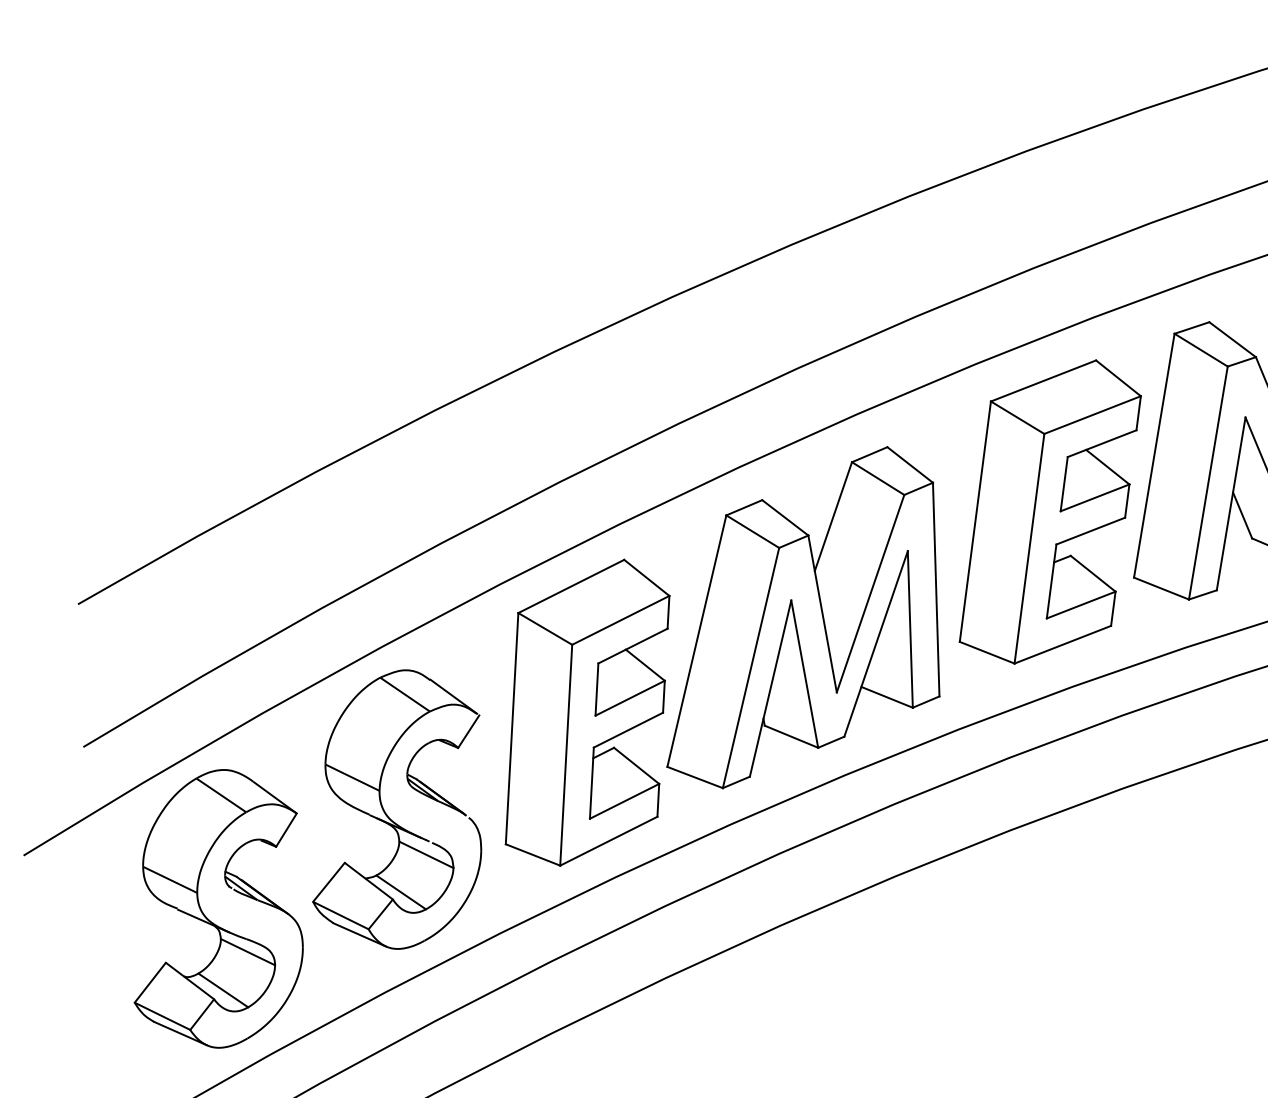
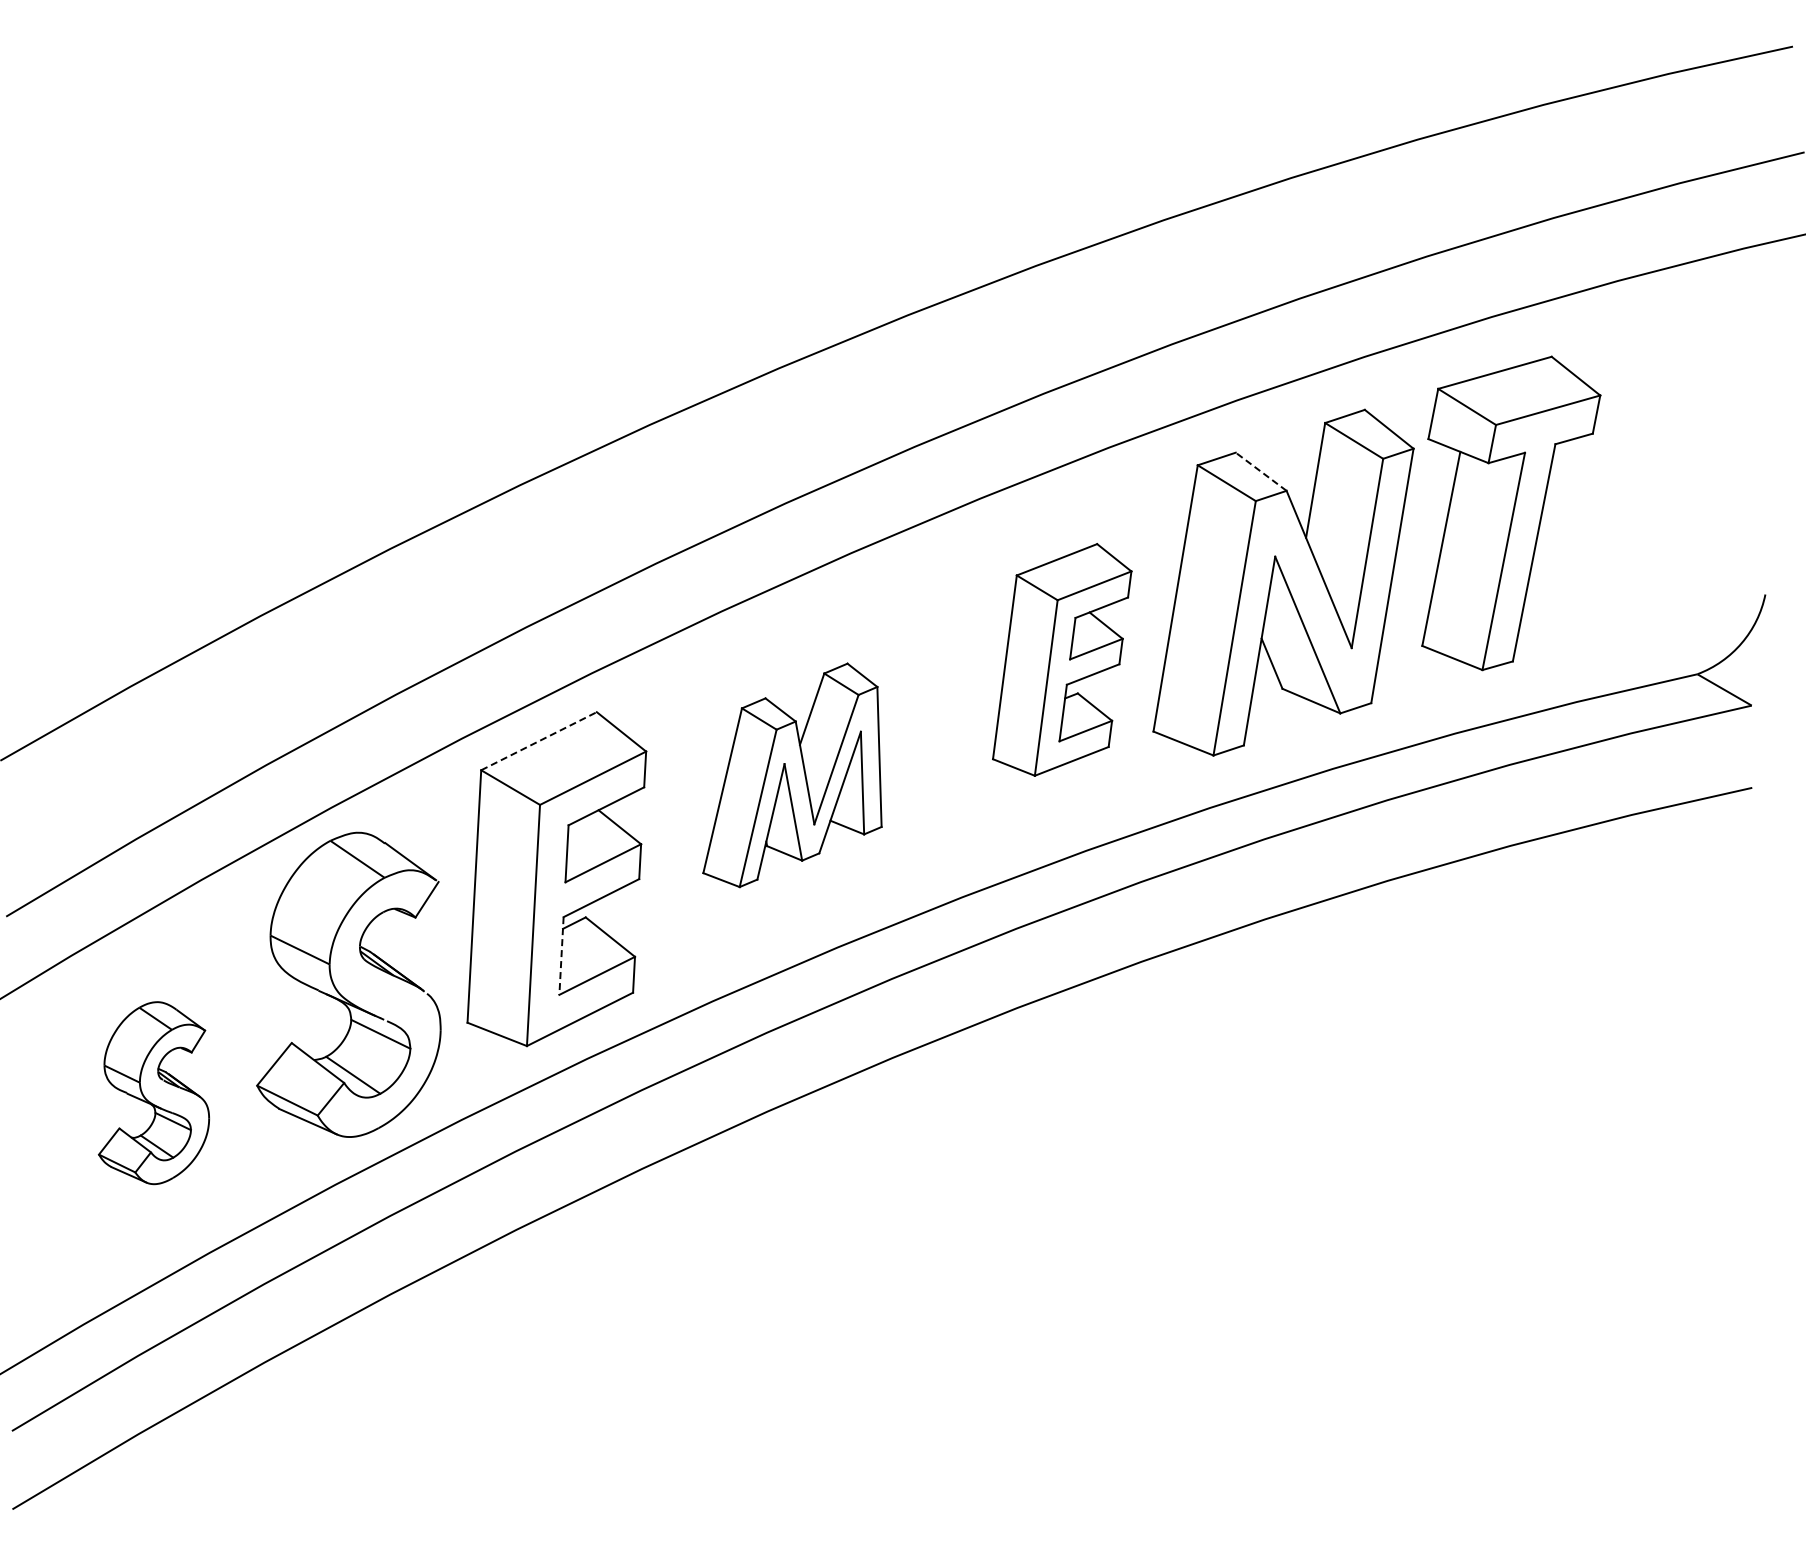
line: (1232, 339) -> (1261, 471), solid -> dashed
part: (1050, 511) -> (1062, 659), size x0.7
line: (571, 586) -> (539, 741), solid -> dashed
part: (803, 617) -> (792, 775), size x0.6
line: (591, 783) -> (561, 956), solid -> dashed
part: (218, 908) -> (153, 1092), size x0.6

